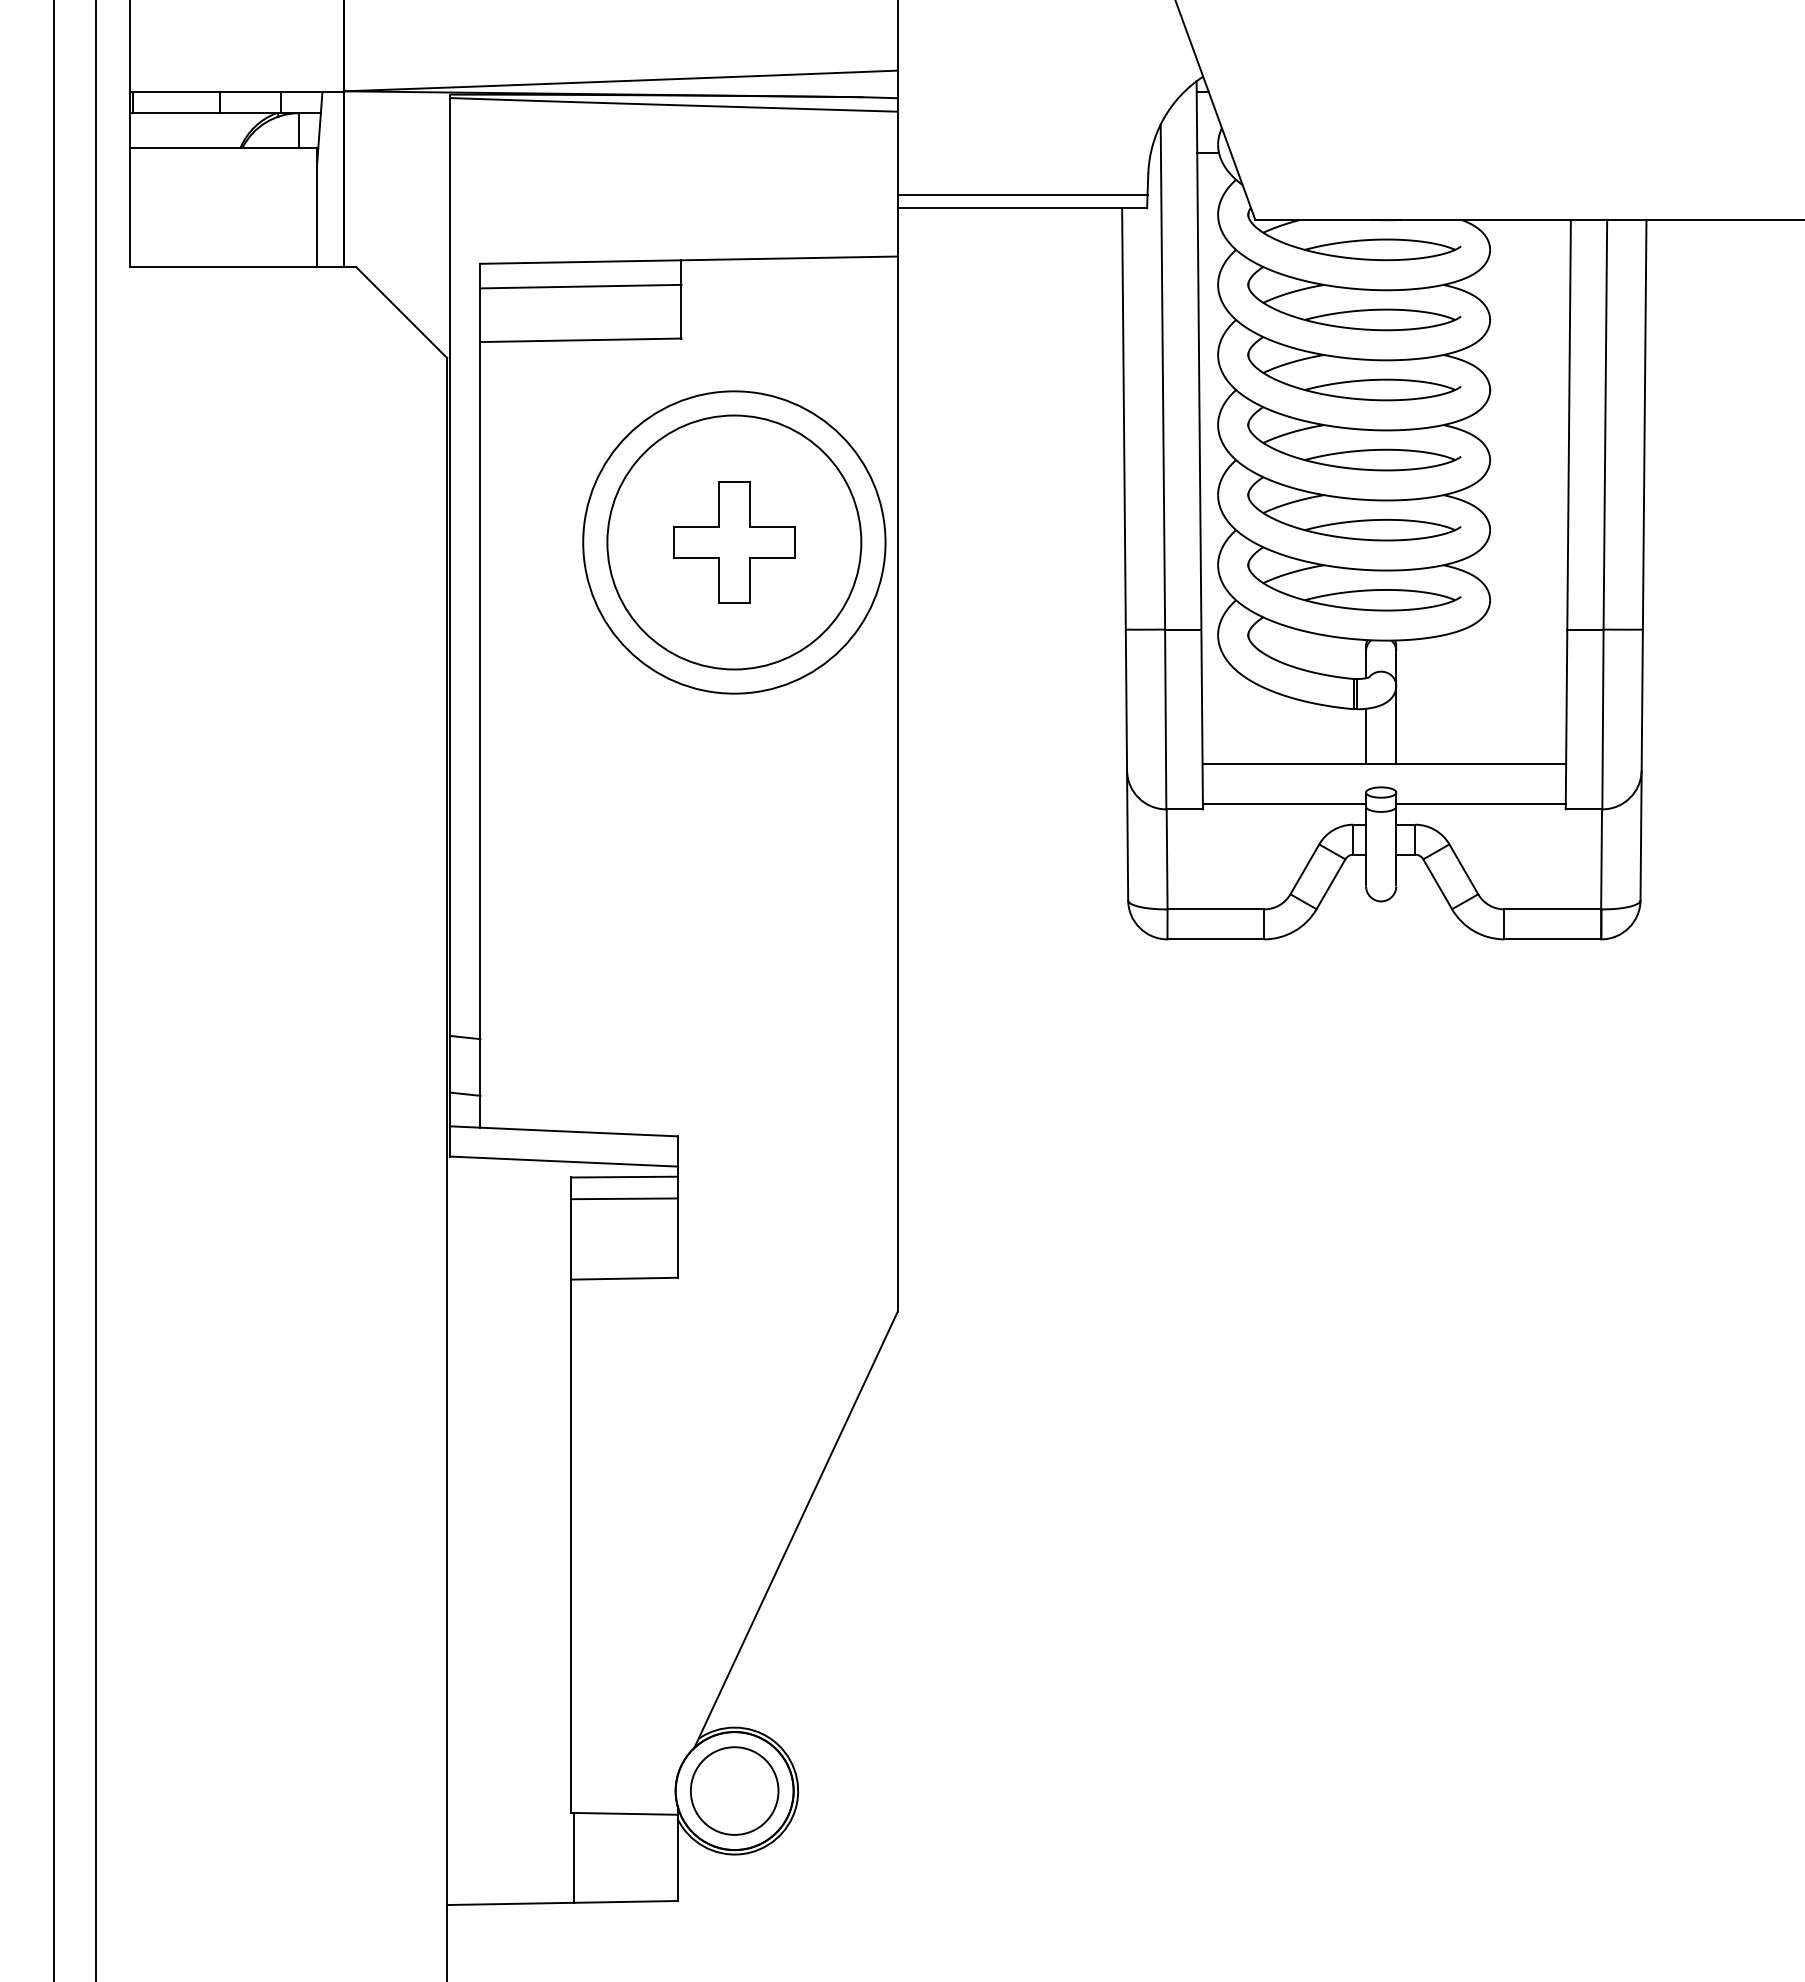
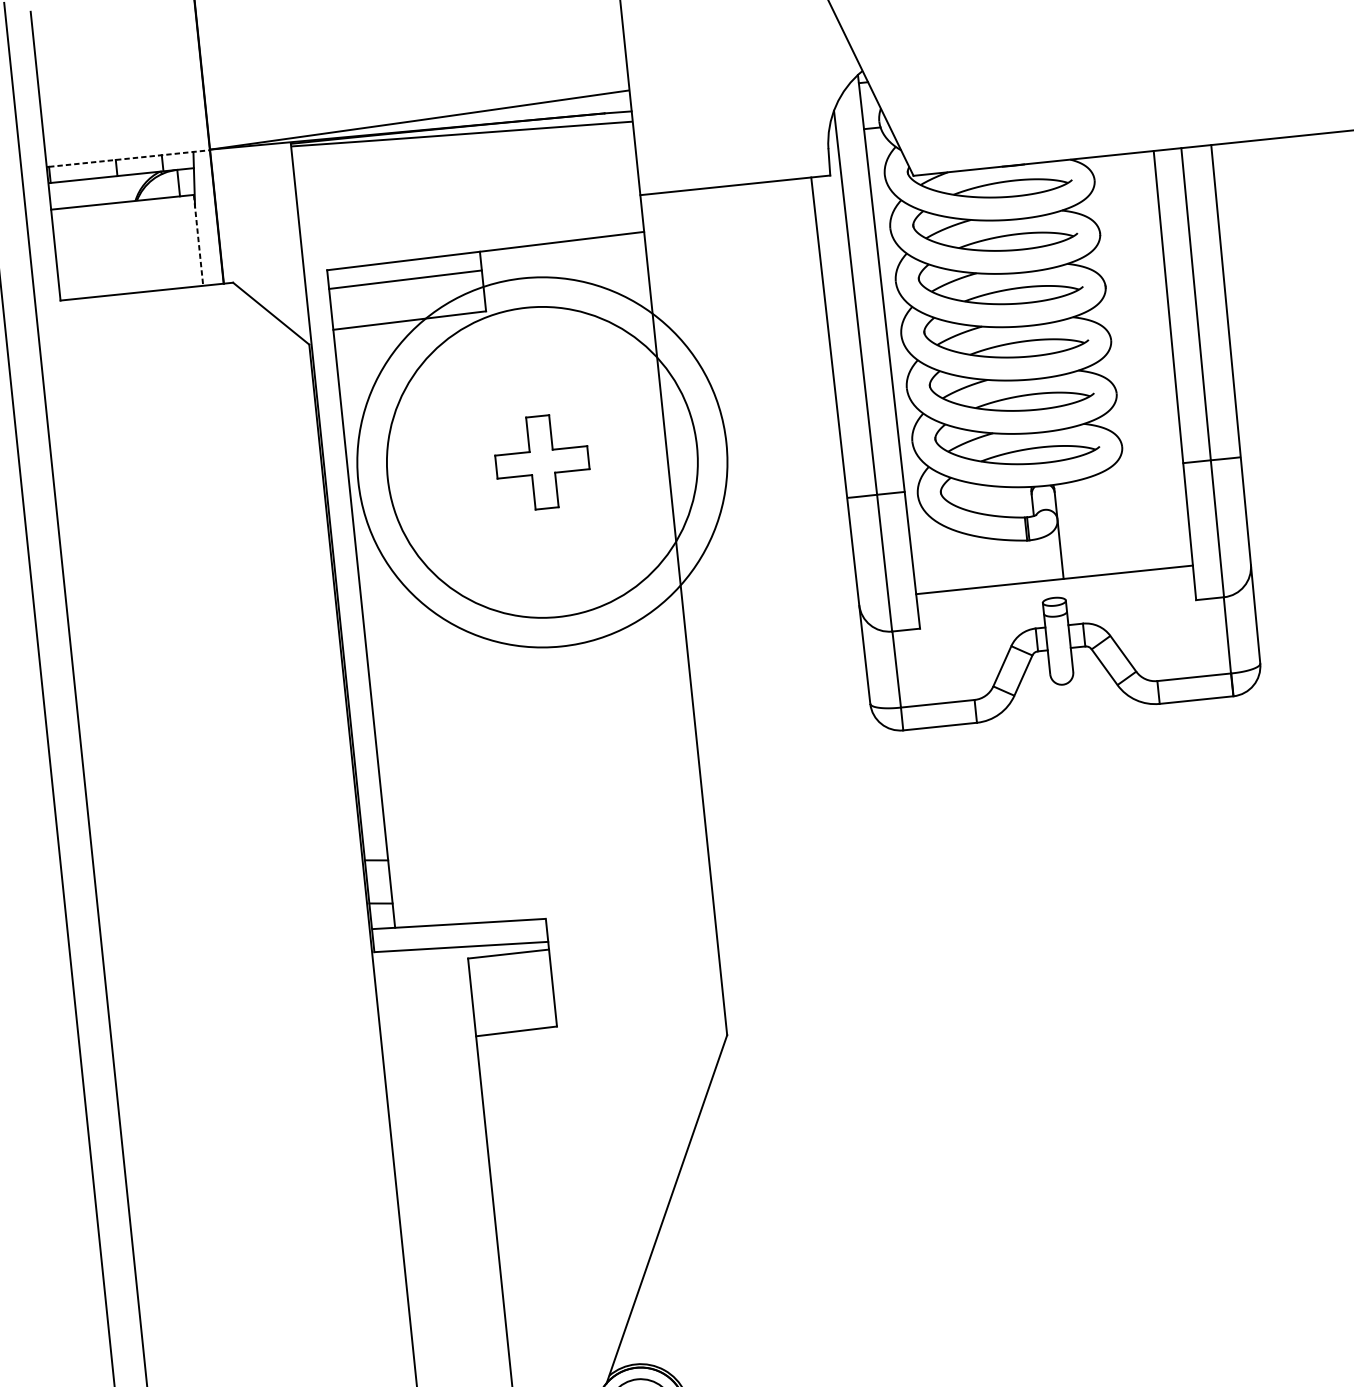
line: (238, 92) -> (129, 158), solid -> dashed
line: (1022, 195) -> (734, 175), removed
line: (317, 207) -> (198, 240), solid -> dashed
circle: (734, 542) -> (542, 462), size x1.6
circle: (734, 542) -> (542, 462), size x1.6
line: (1366, 736) -> (1038, 560), removed
line: (1284, 803) -> (981, 617), removed
line: (1480, 803) -> (1130, 602), removed
line: (624, 1198) -> (510, 970), removed

